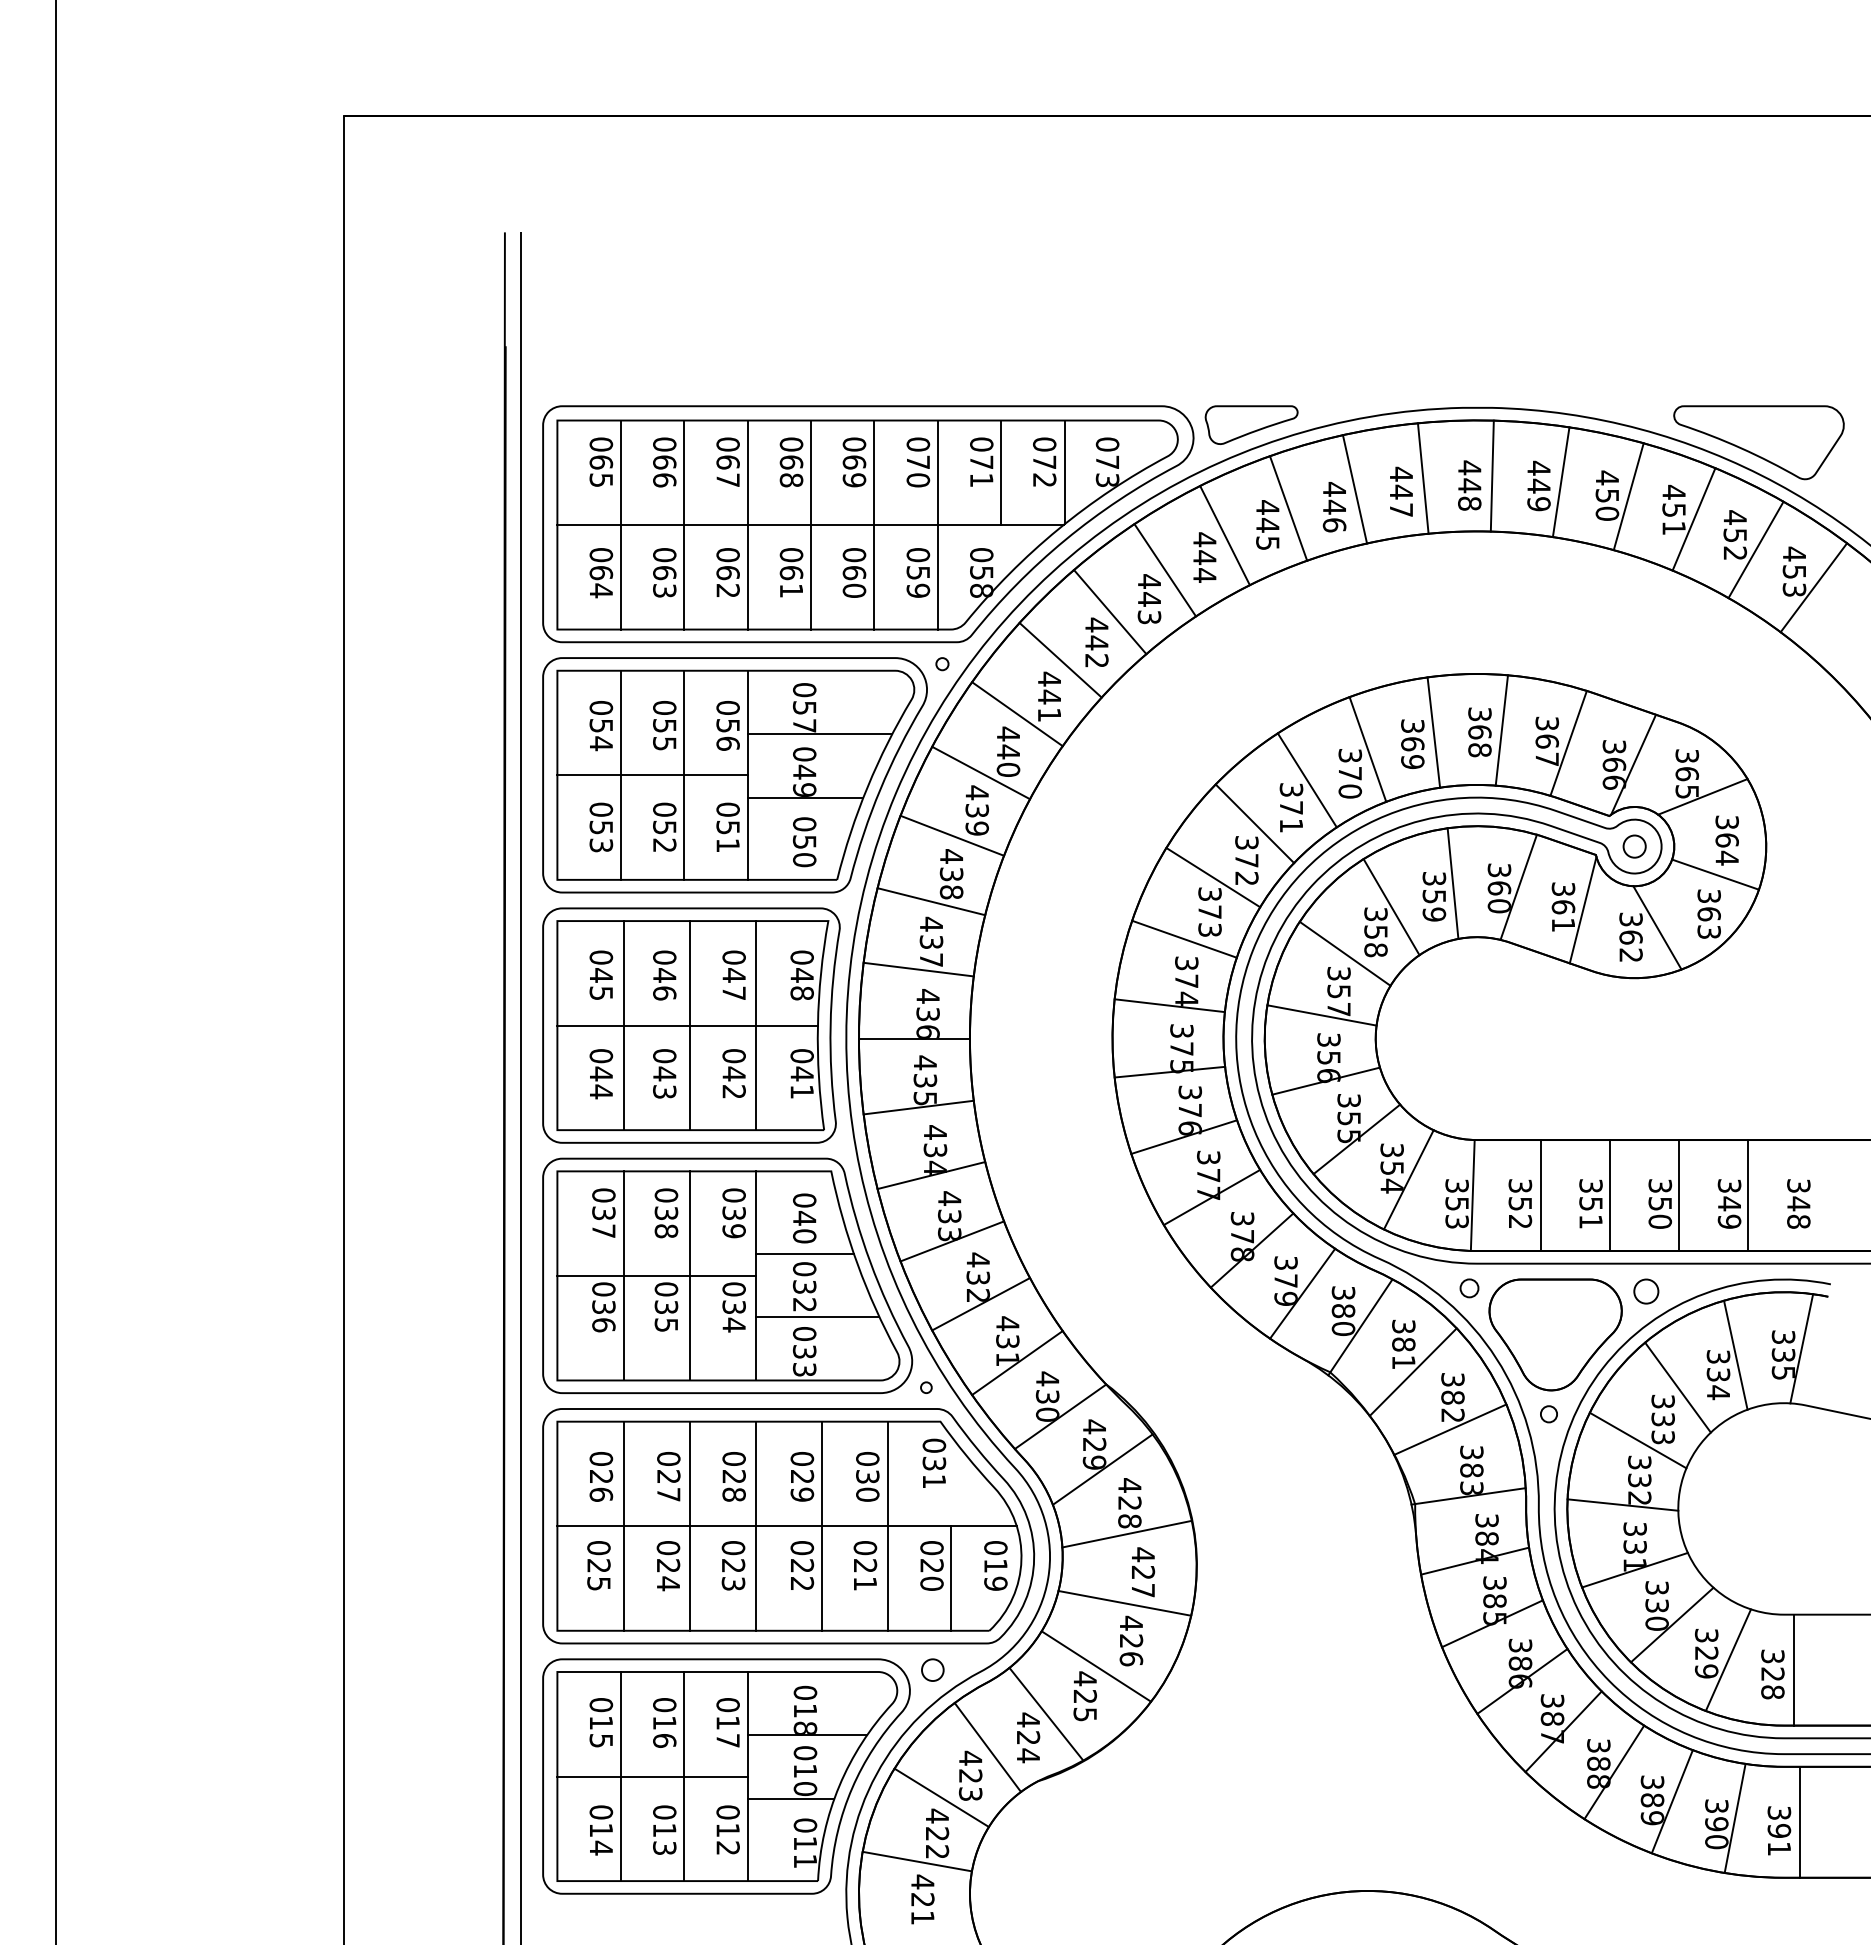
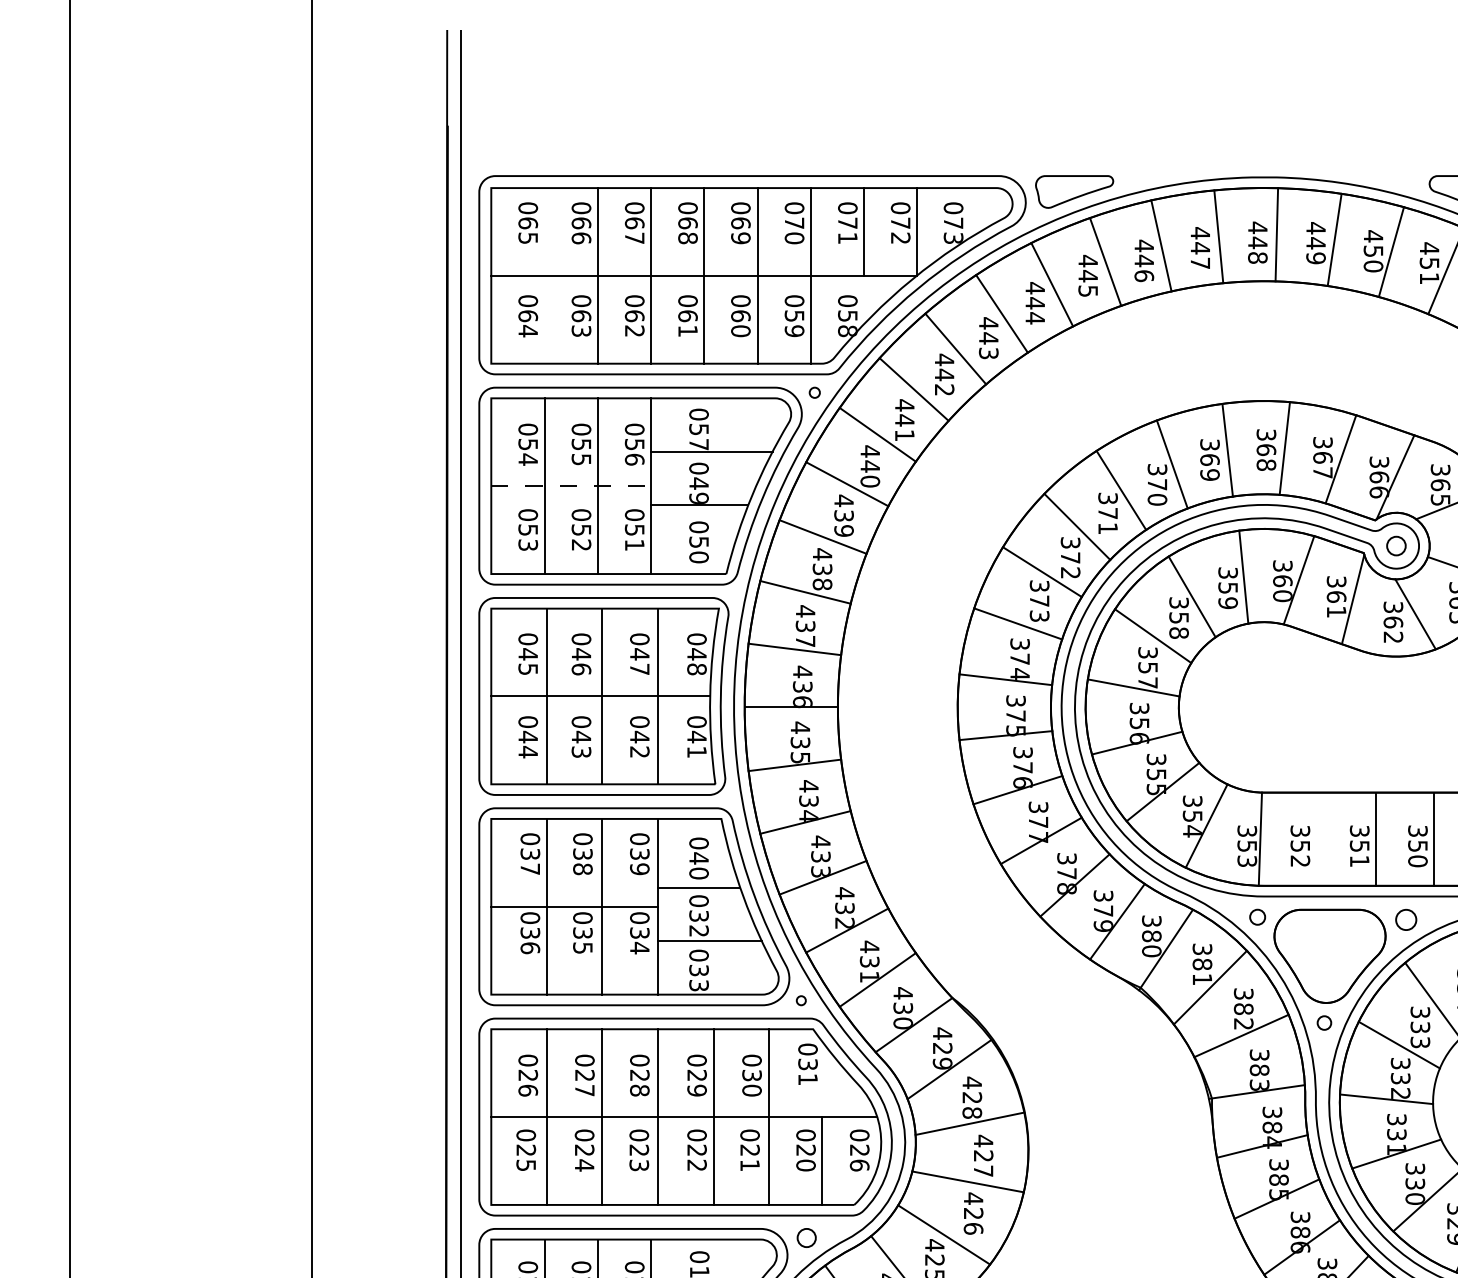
line: (620, 524) -> (544, 275), removed
line: (652, 775) -> (571, 486), solid -> dashed
line: (1540, 1195) -> (1317, 839), removed
text: (995, 1574) -> (859, 1157), 019 -> 026

